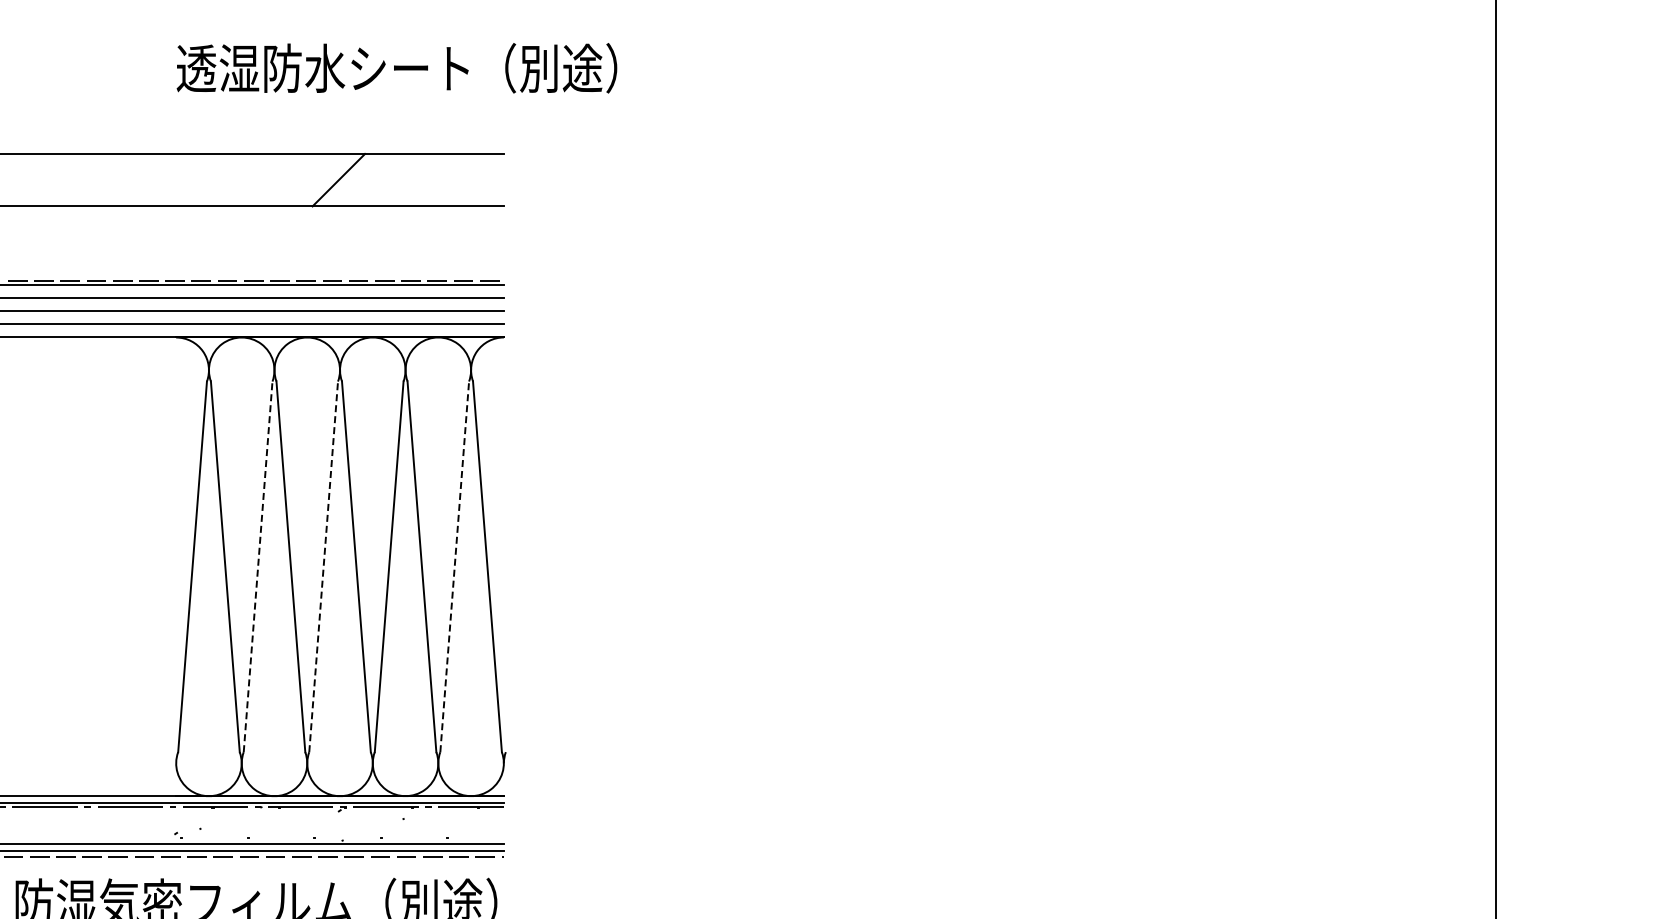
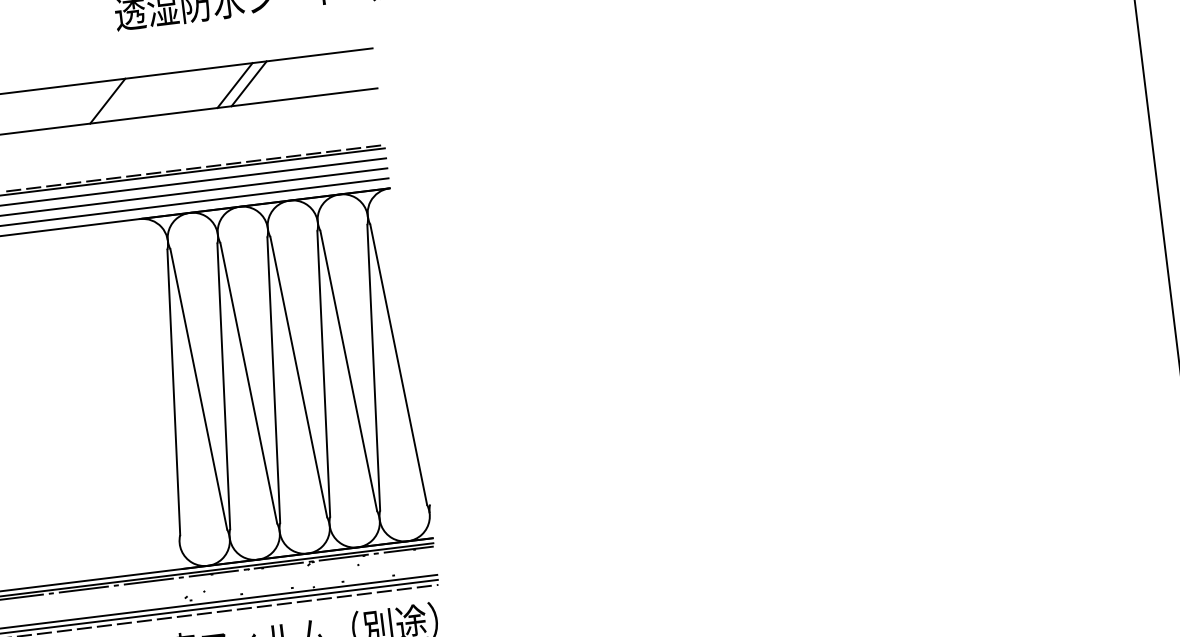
line: (153, 179) -> (107, 100), added
line: (320, 179) -> (235, 85), added
line: (258, 566) -> (224, 386), dashed -> solid
line: (323, 566) -> (273, 379), dashed -> solid
line: (454, 566) -> (373, 367), dashed -> solid

